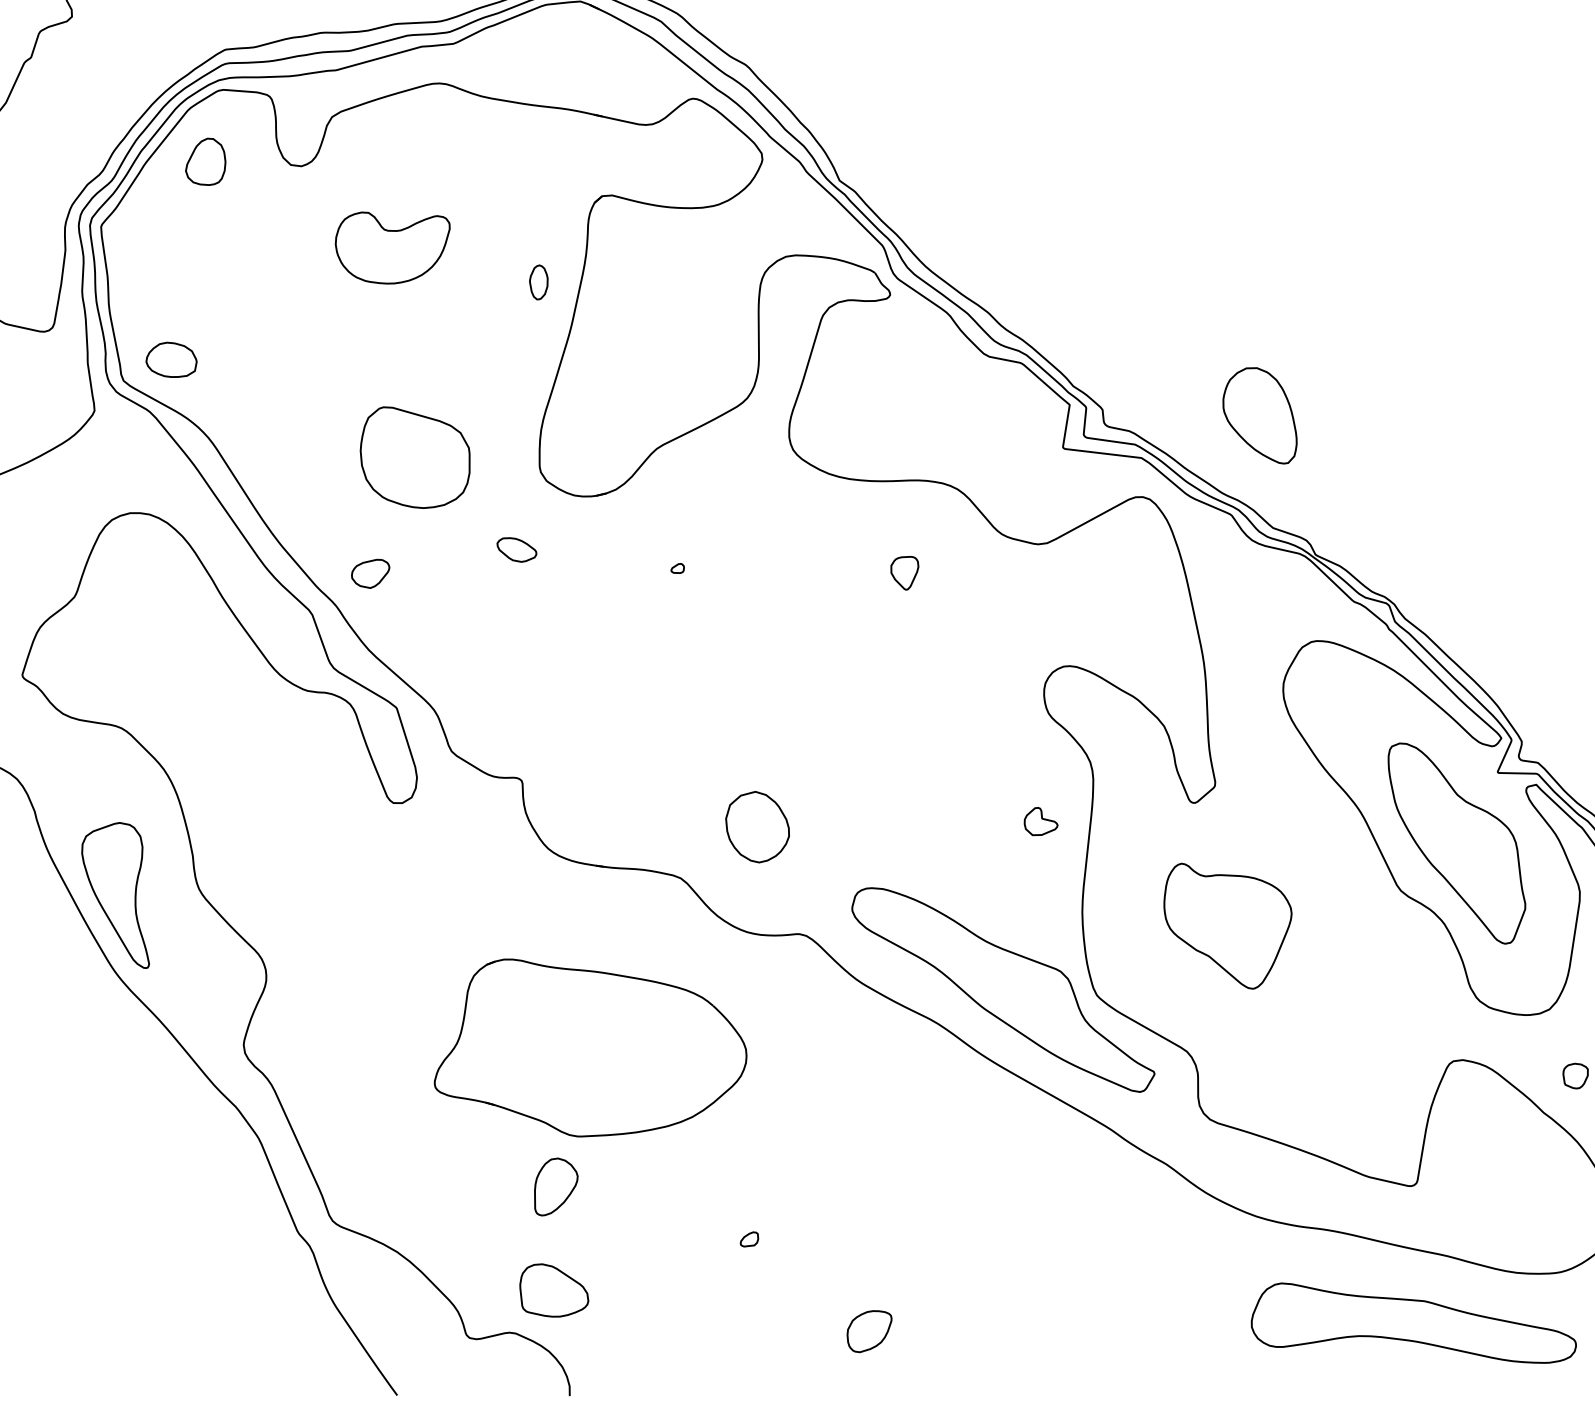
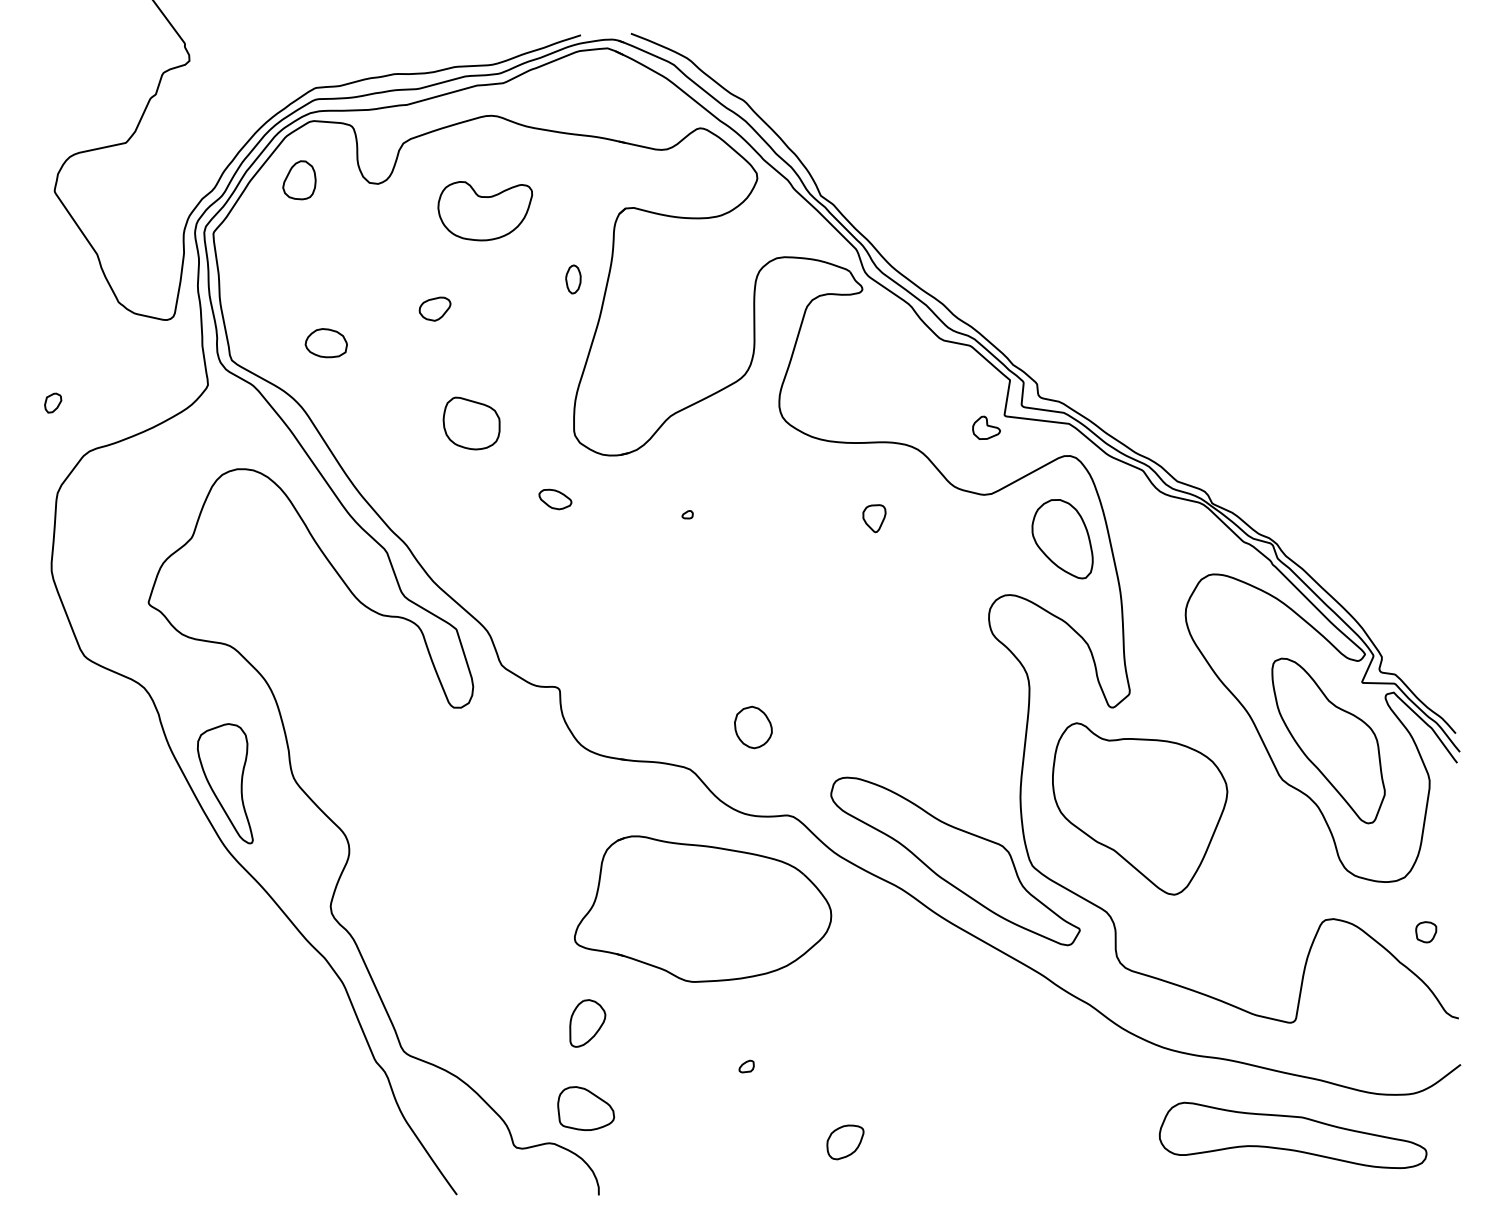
part: (391, 248) -> (484, 211), moved
part: (170, 360) -> (325, 343), moved
part: (1259, 416) -> (1062, 539), moved
part: (414, 457) -> (471, 423), size x0.62
part: (369, 573) -> (434, 308), moved
part: (1041, 821) -> (986, 427), moved
part: (757, 827) -> (753, 727), size x0.71
part: (1228, 925) -> (1140, 808), size x1.67
part: (591, 1047) -> (703, 908), moved

